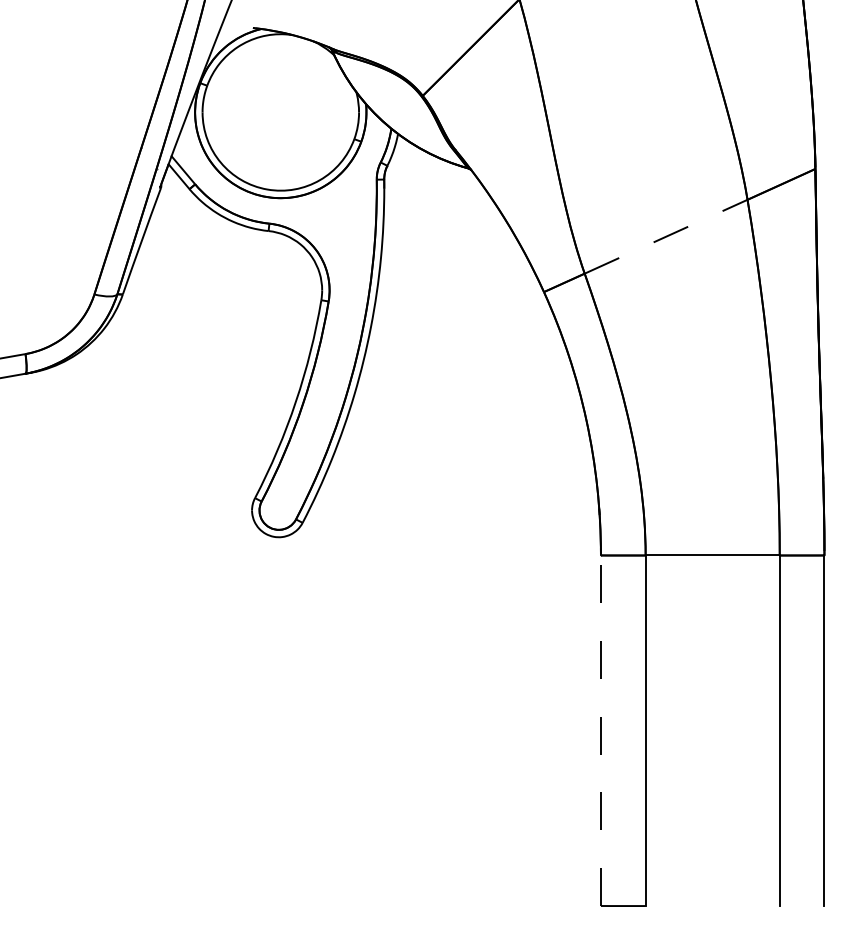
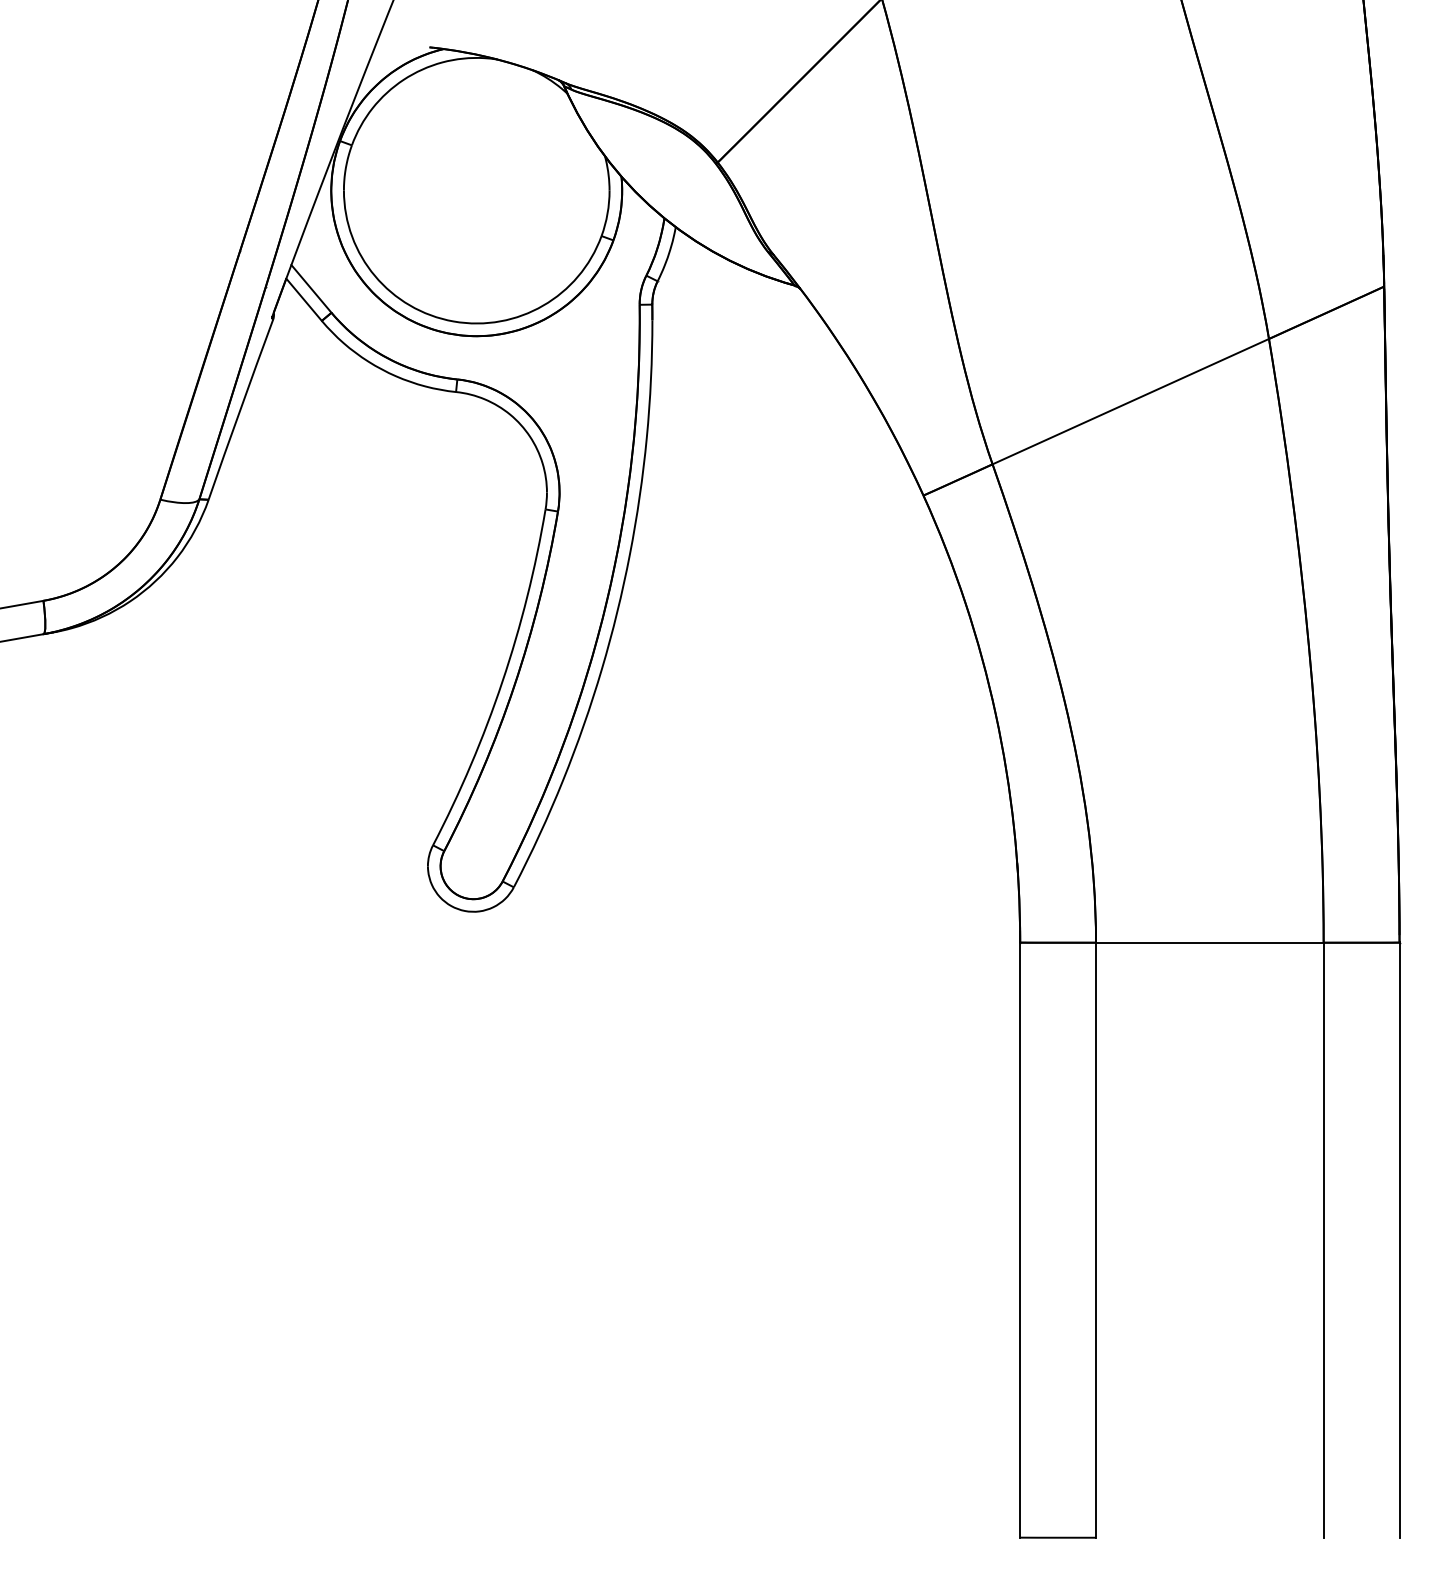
line: (666, 236) -> (1131, 401), dashed -> solid
line: (600, 730) -> (1019, 1239), dashed -> solid

